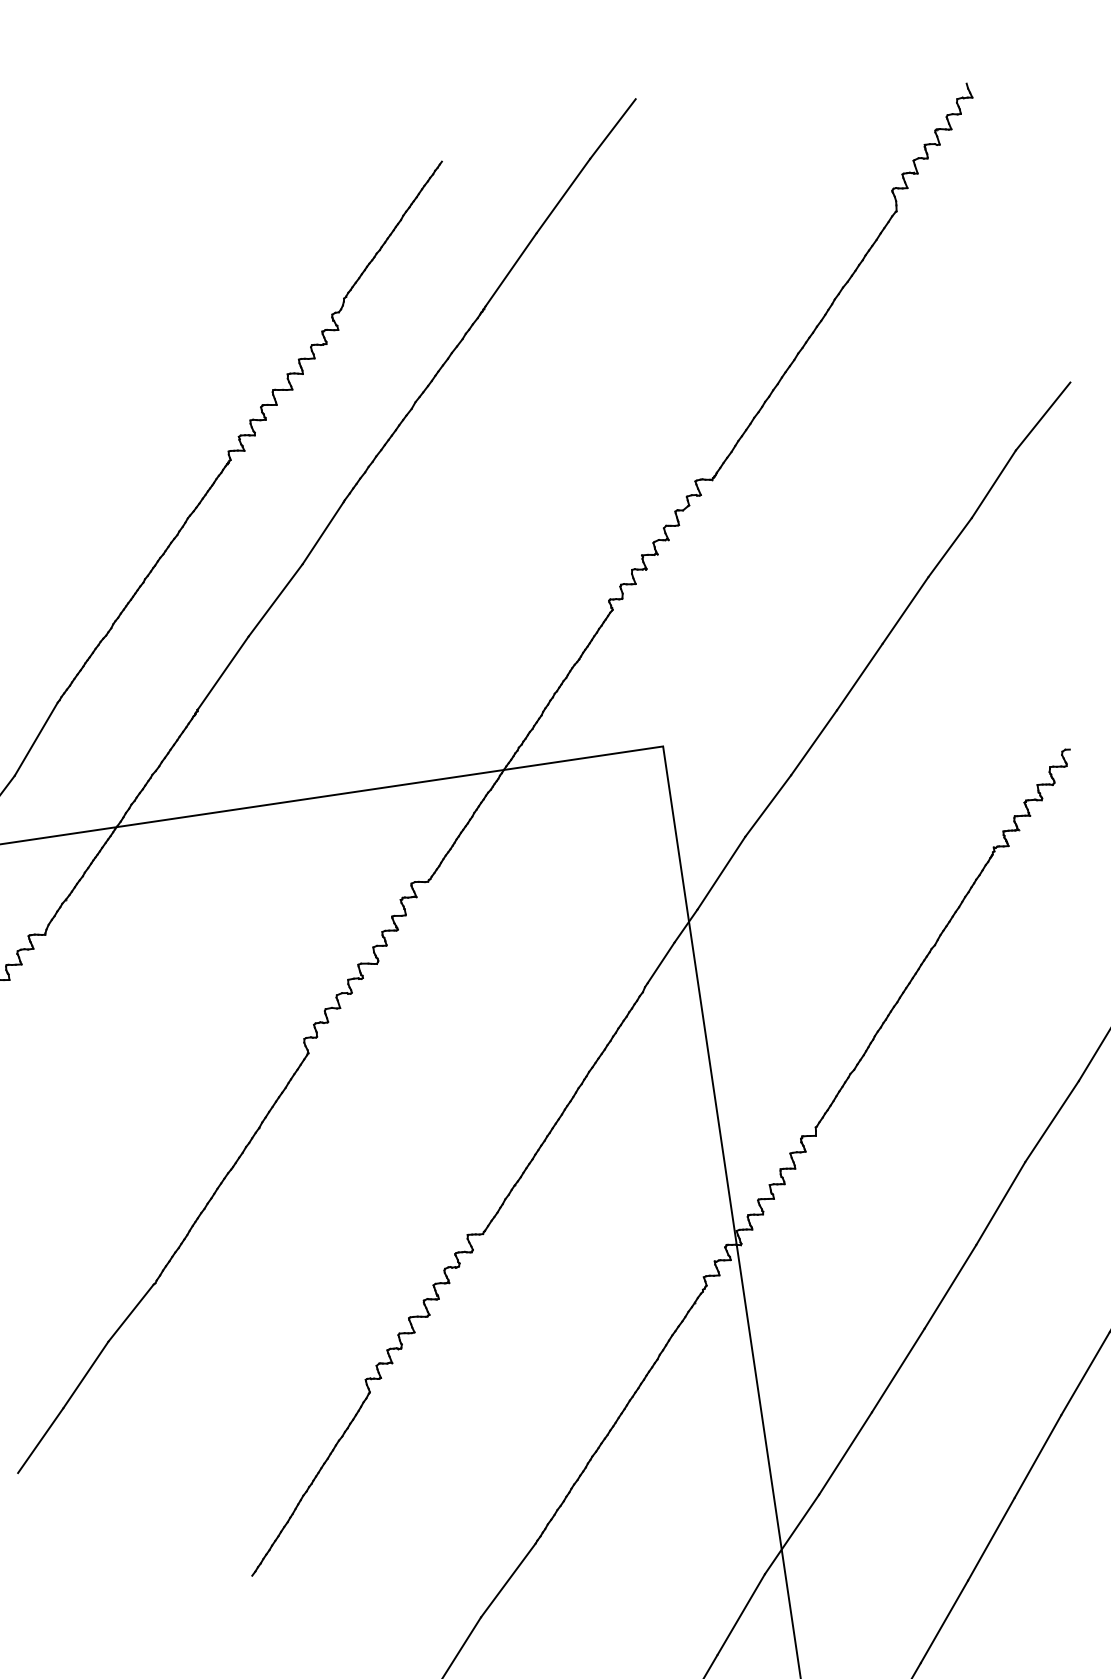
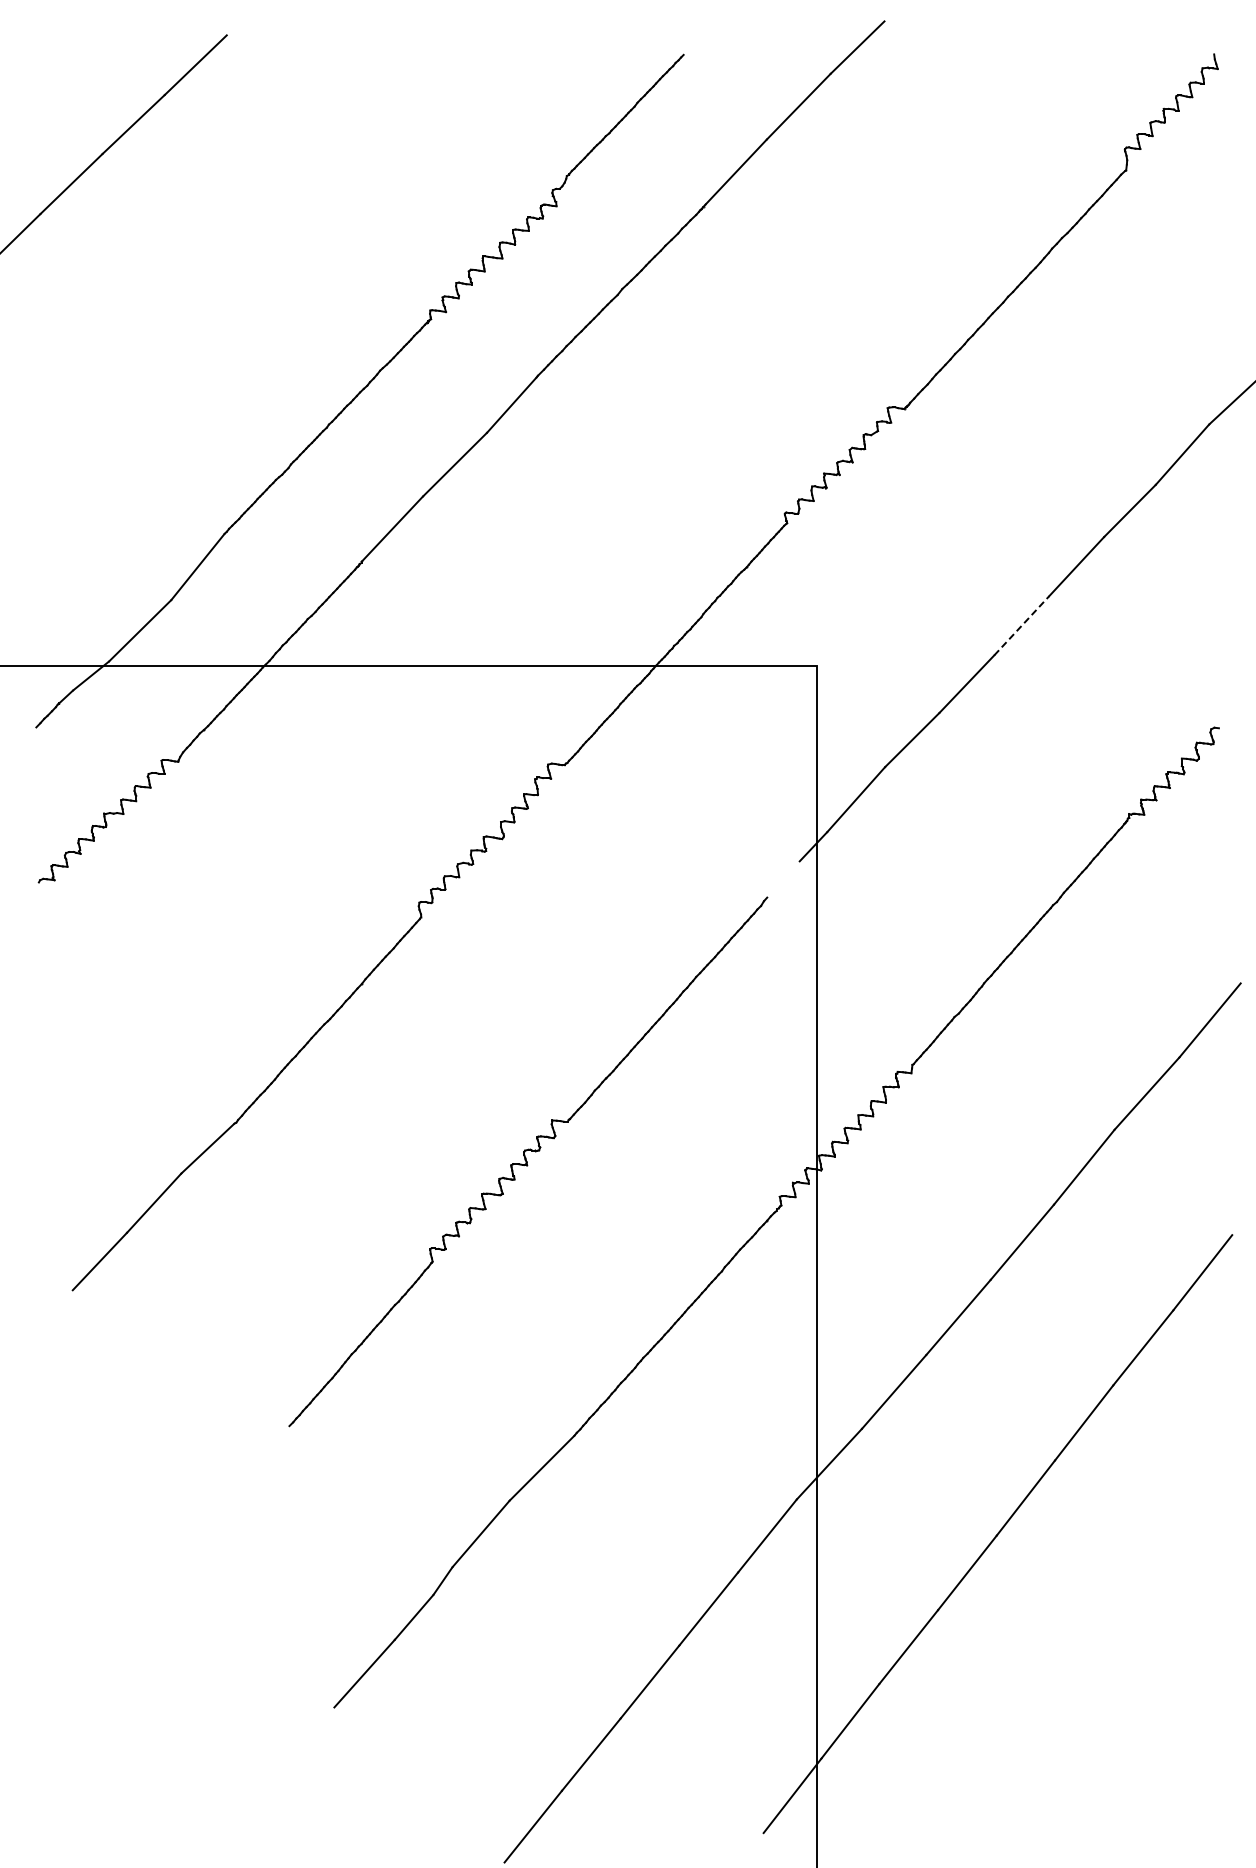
line: (860, 676) -> (1022, 625), solid -> dashed
line: (661, 962) -> (783, 879), removed

